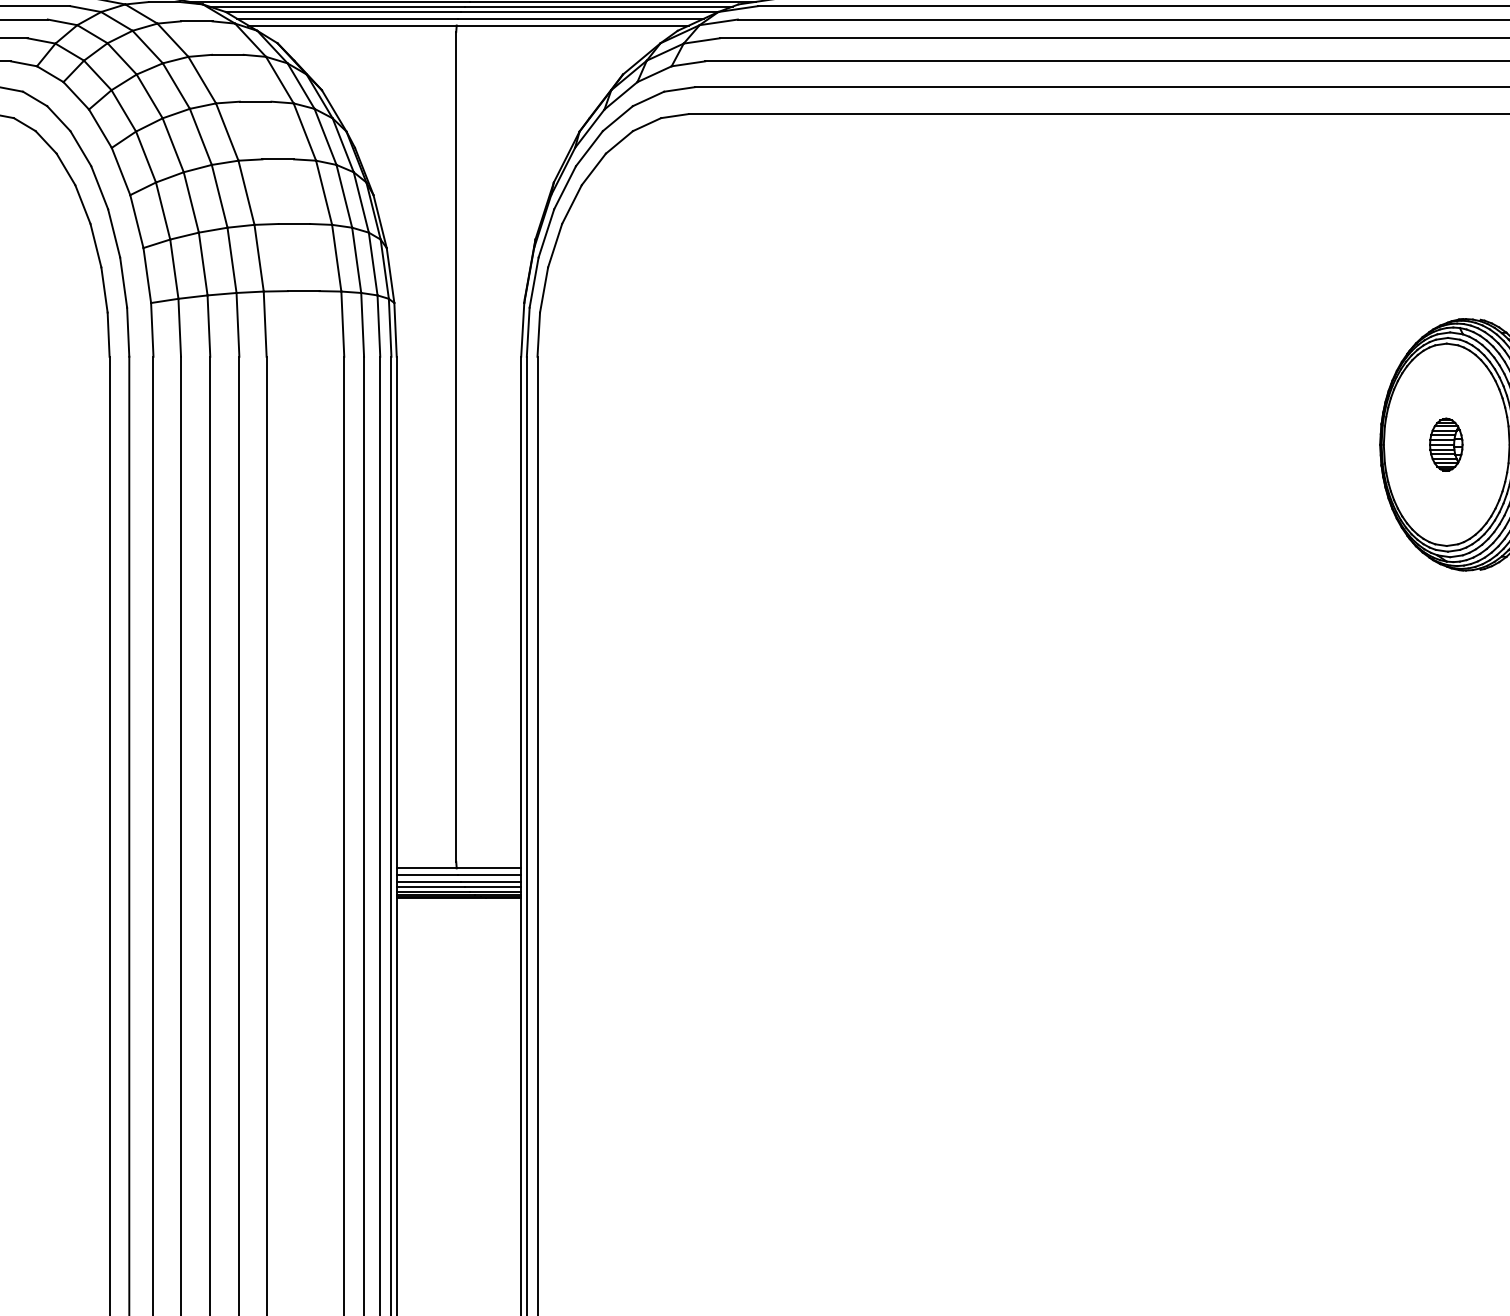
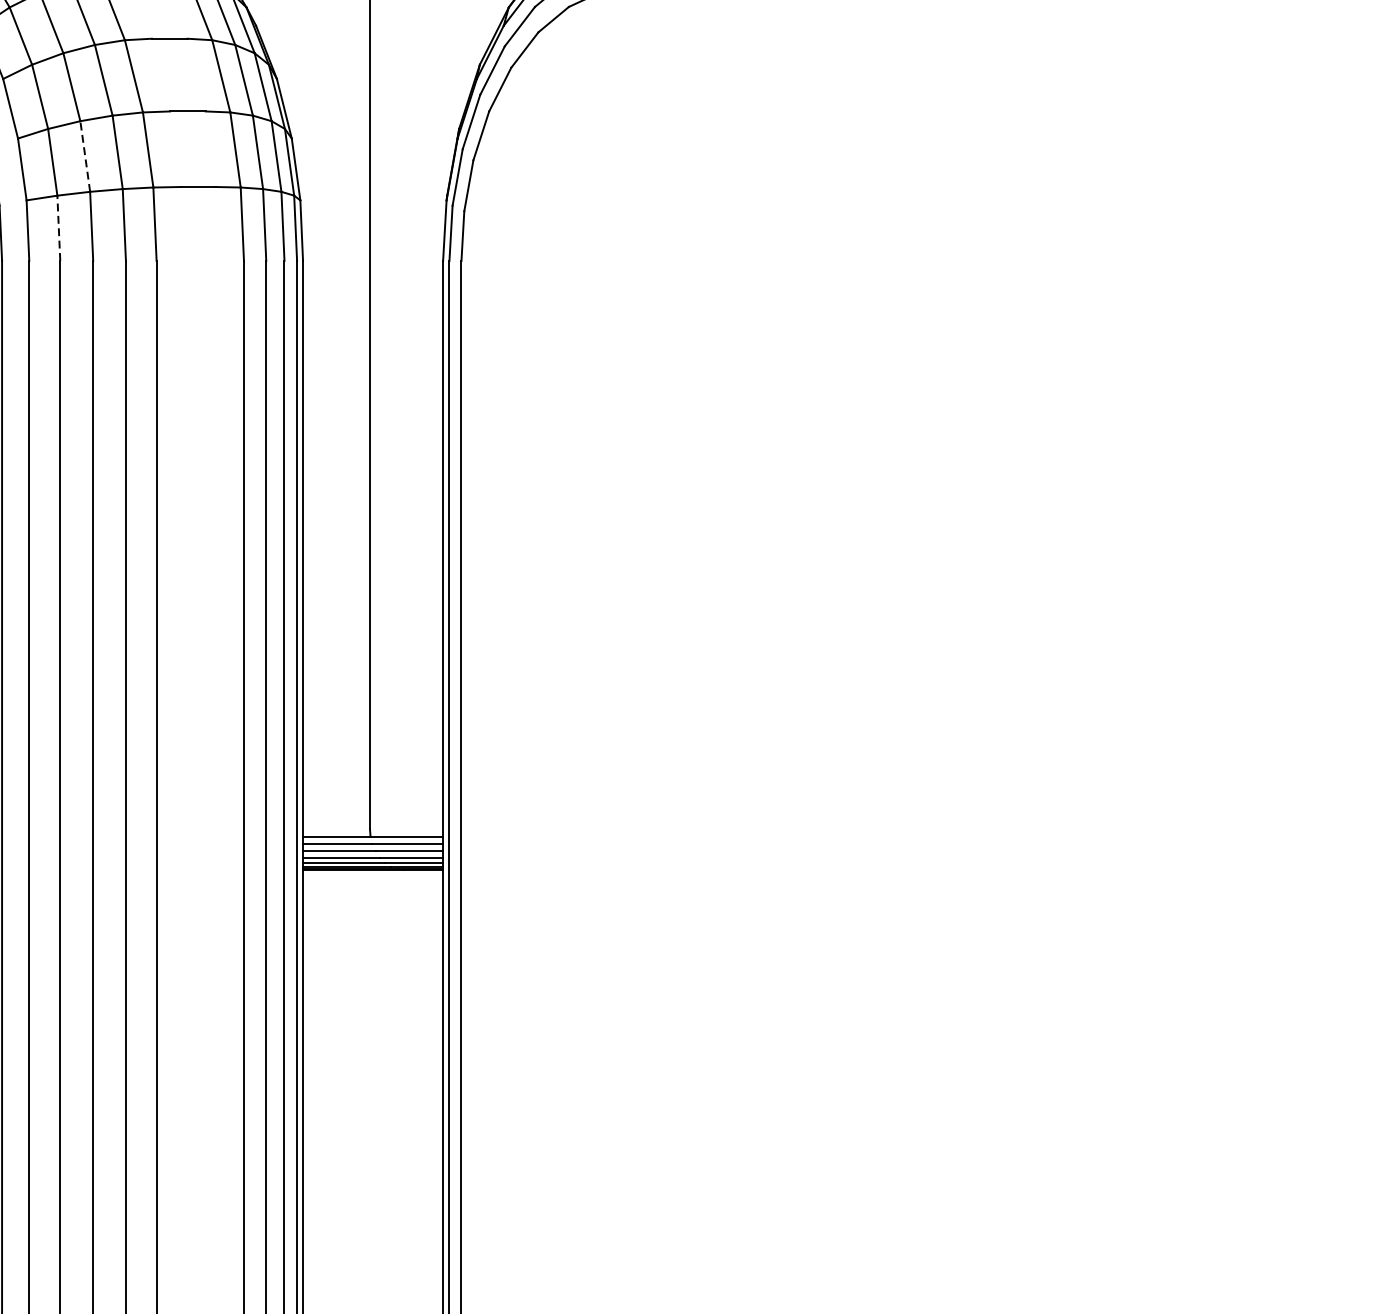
line: (203, 264) -> (85, 157), solid -> dashed
line: (179, 327) -> (58, 227), solid -> dashed

